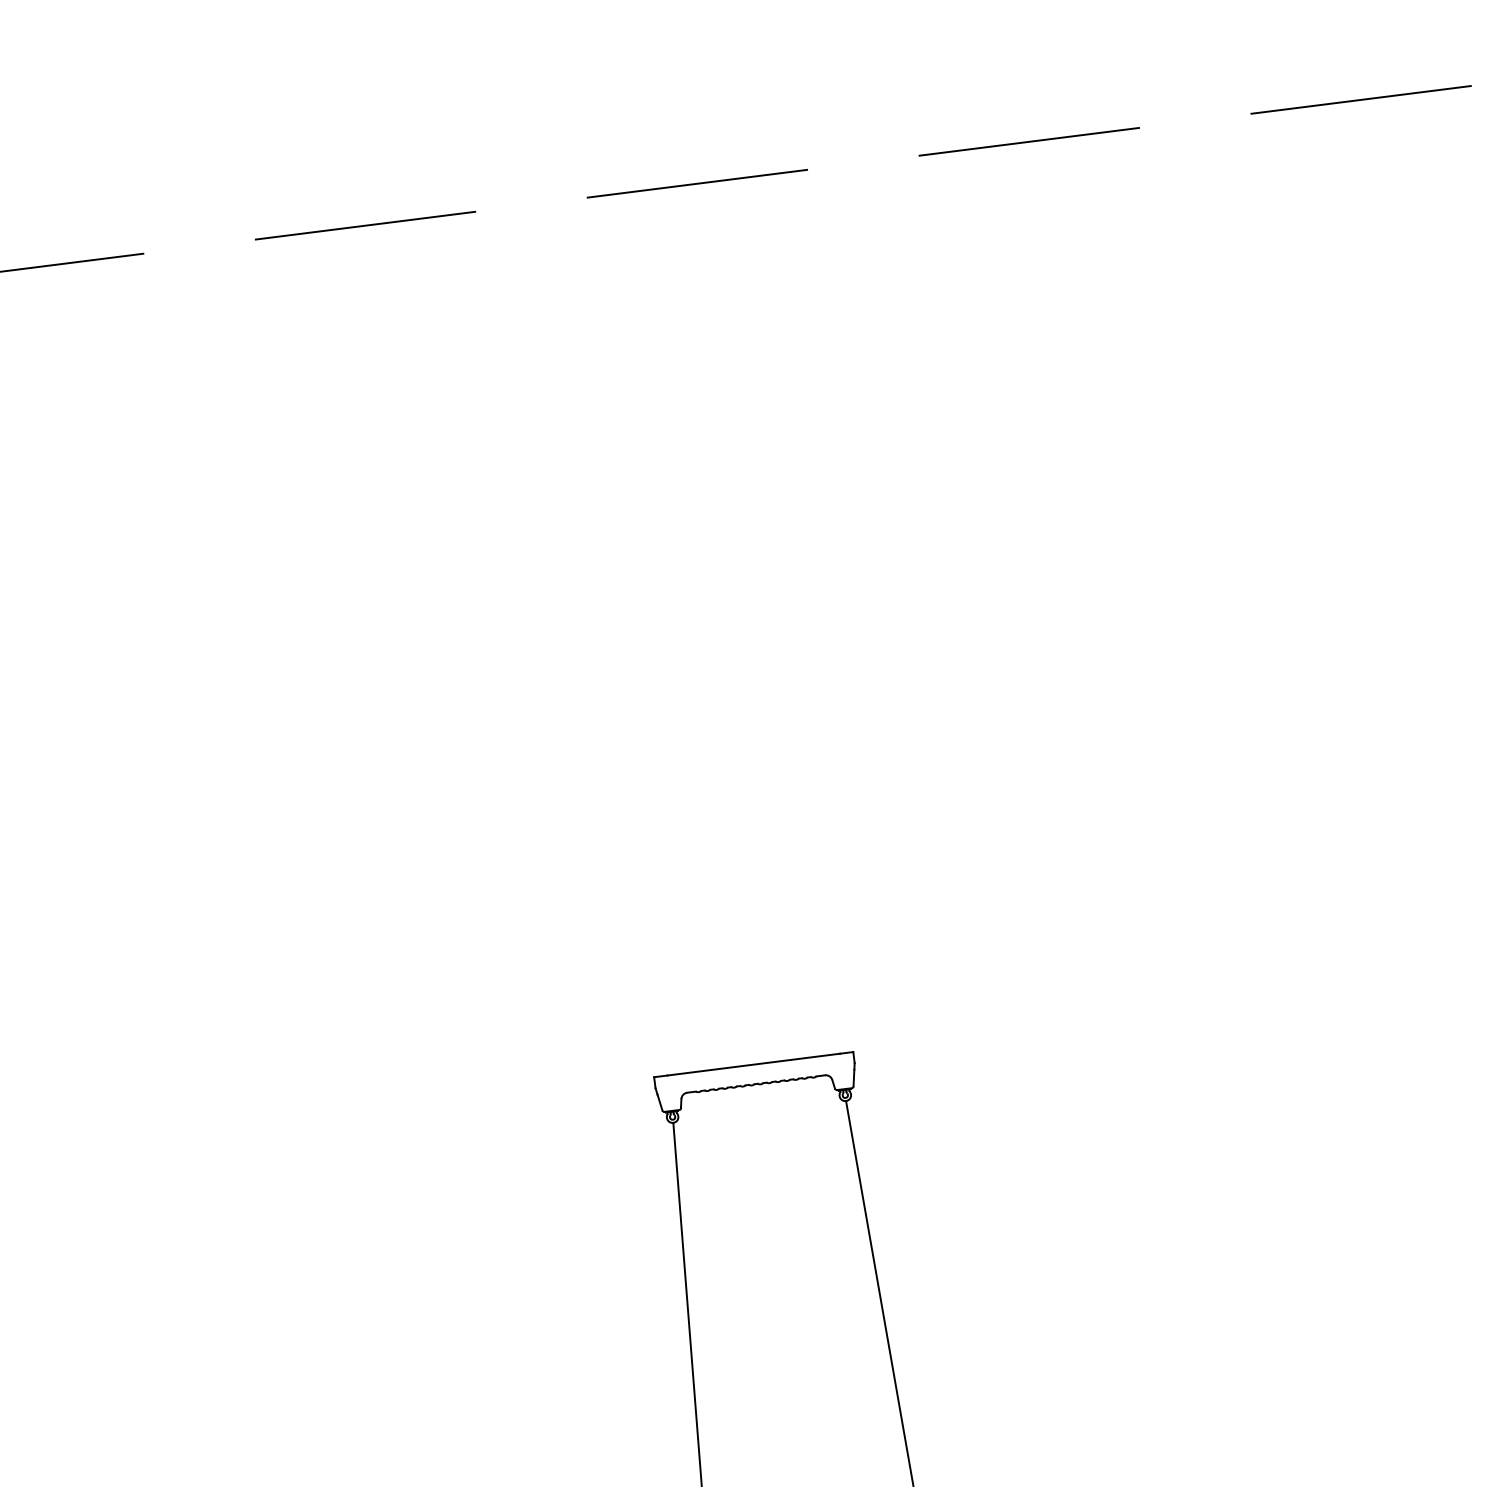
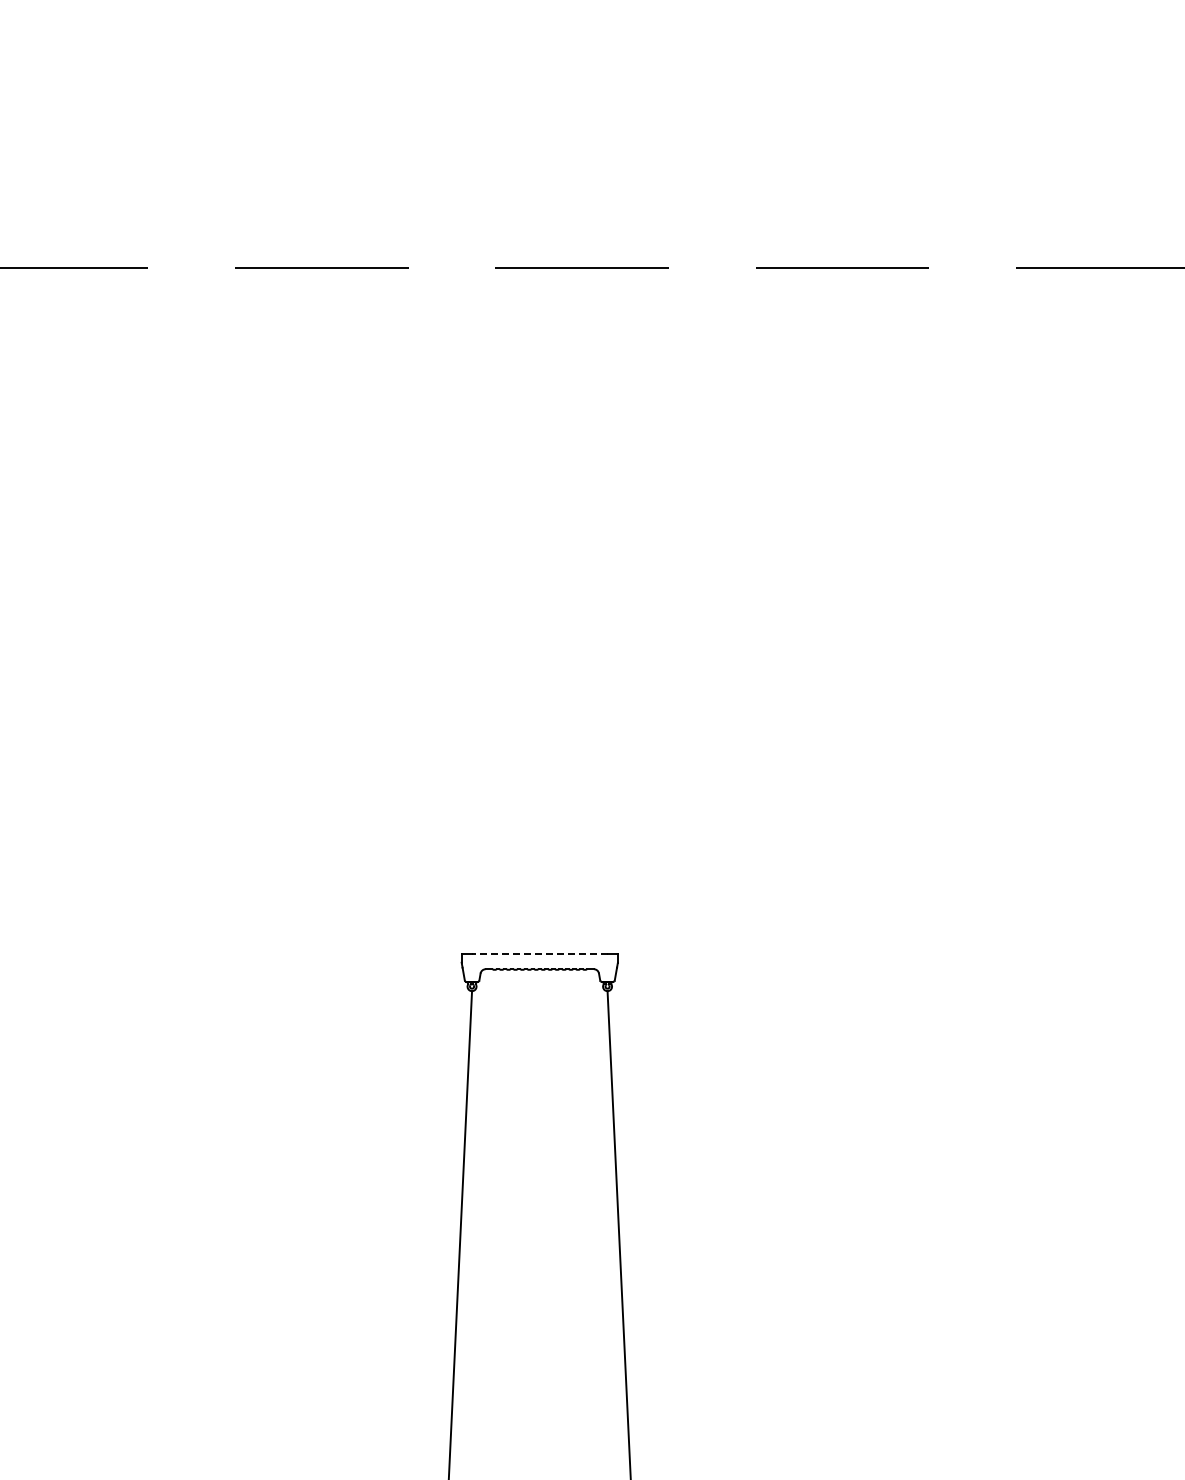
line: (753, 1065) -> (539, 954), solid -> dashed

